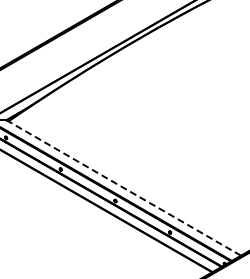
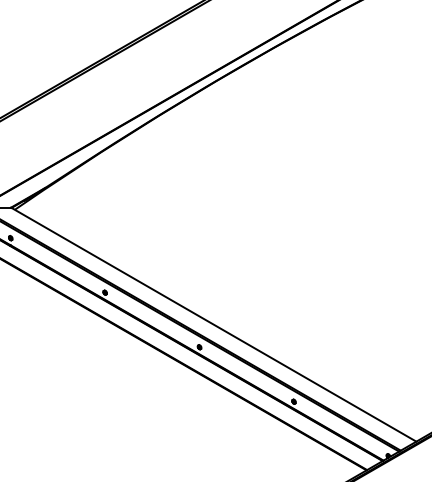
line: (123, 187) -> (213, 323), dashed -> solid

